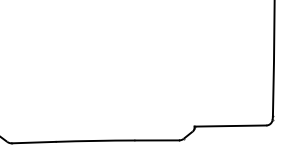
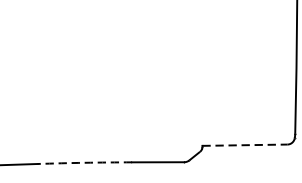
line: (230, 126) -> (244, 145), solid -> dashed
arc: (95, 140) -> (84, 162), solid -> dashed

